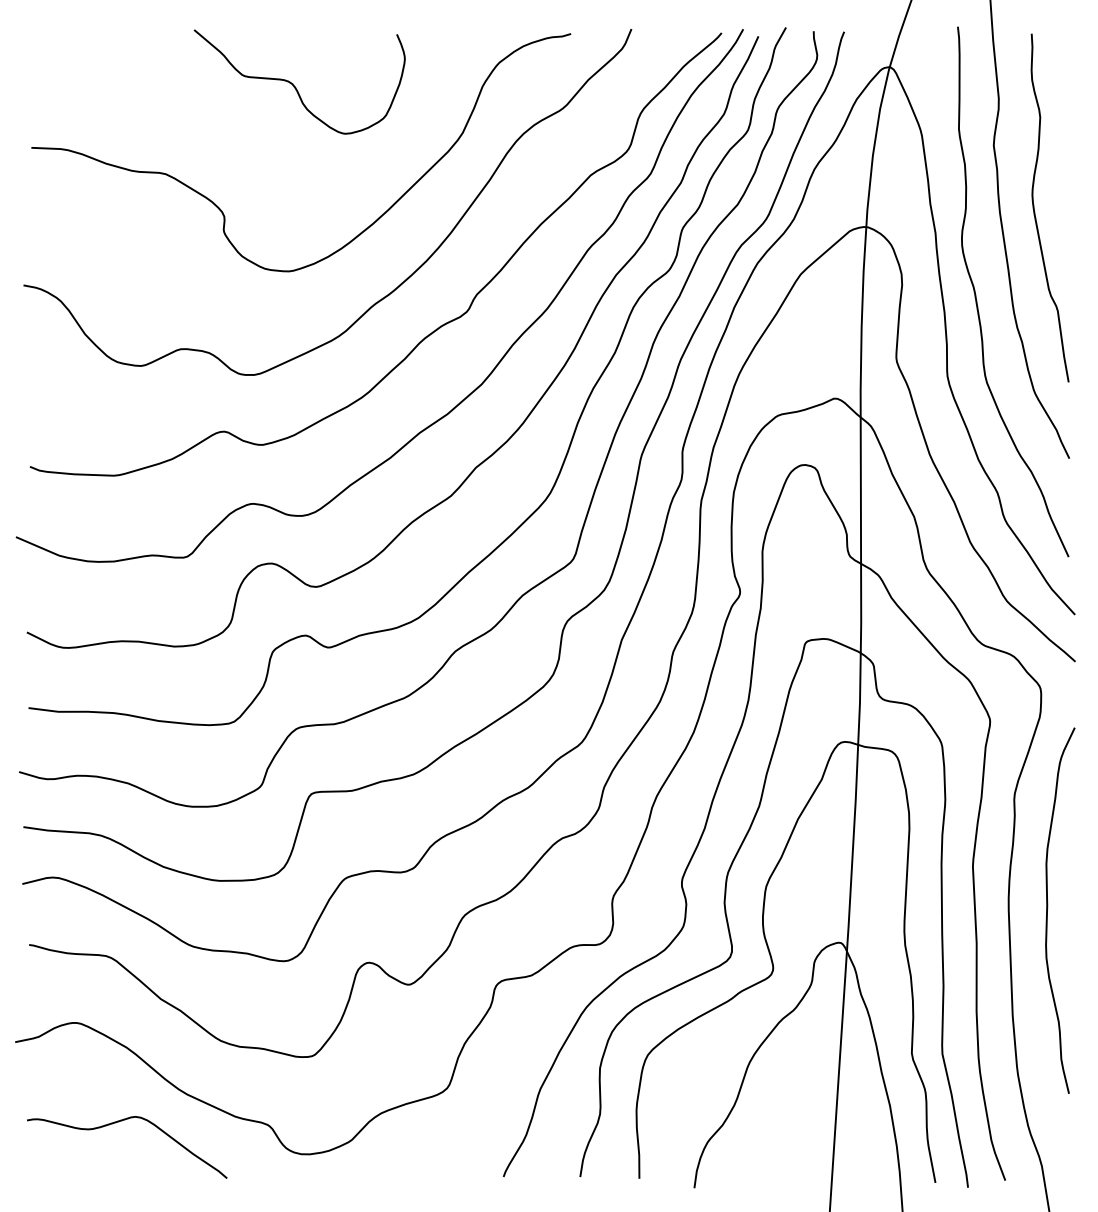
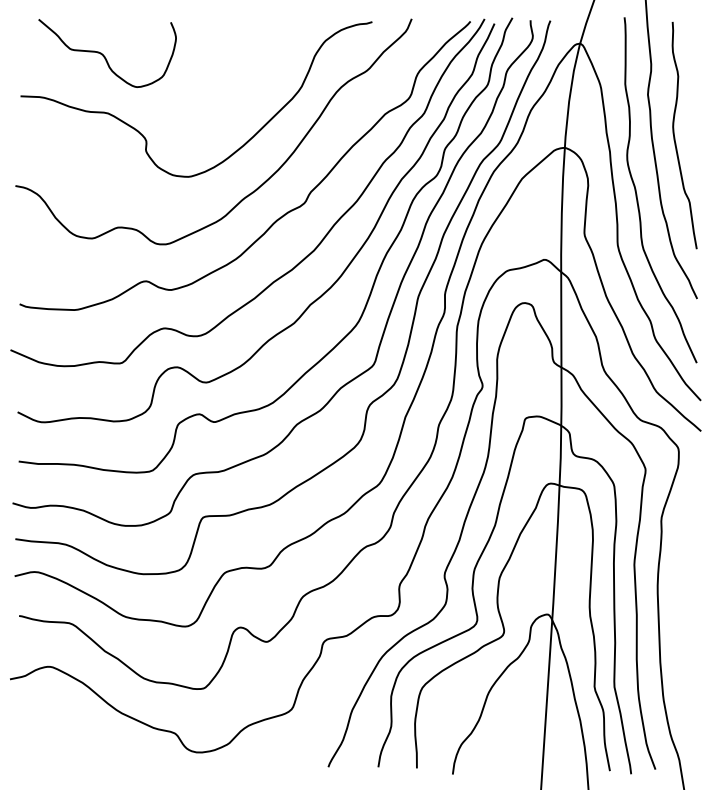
curve: (295, 85) -> (104, 55), moved
curve: (1048, 910) -> (683, 593), removed
curve: (117, 1123) -> (76, 732), removed

